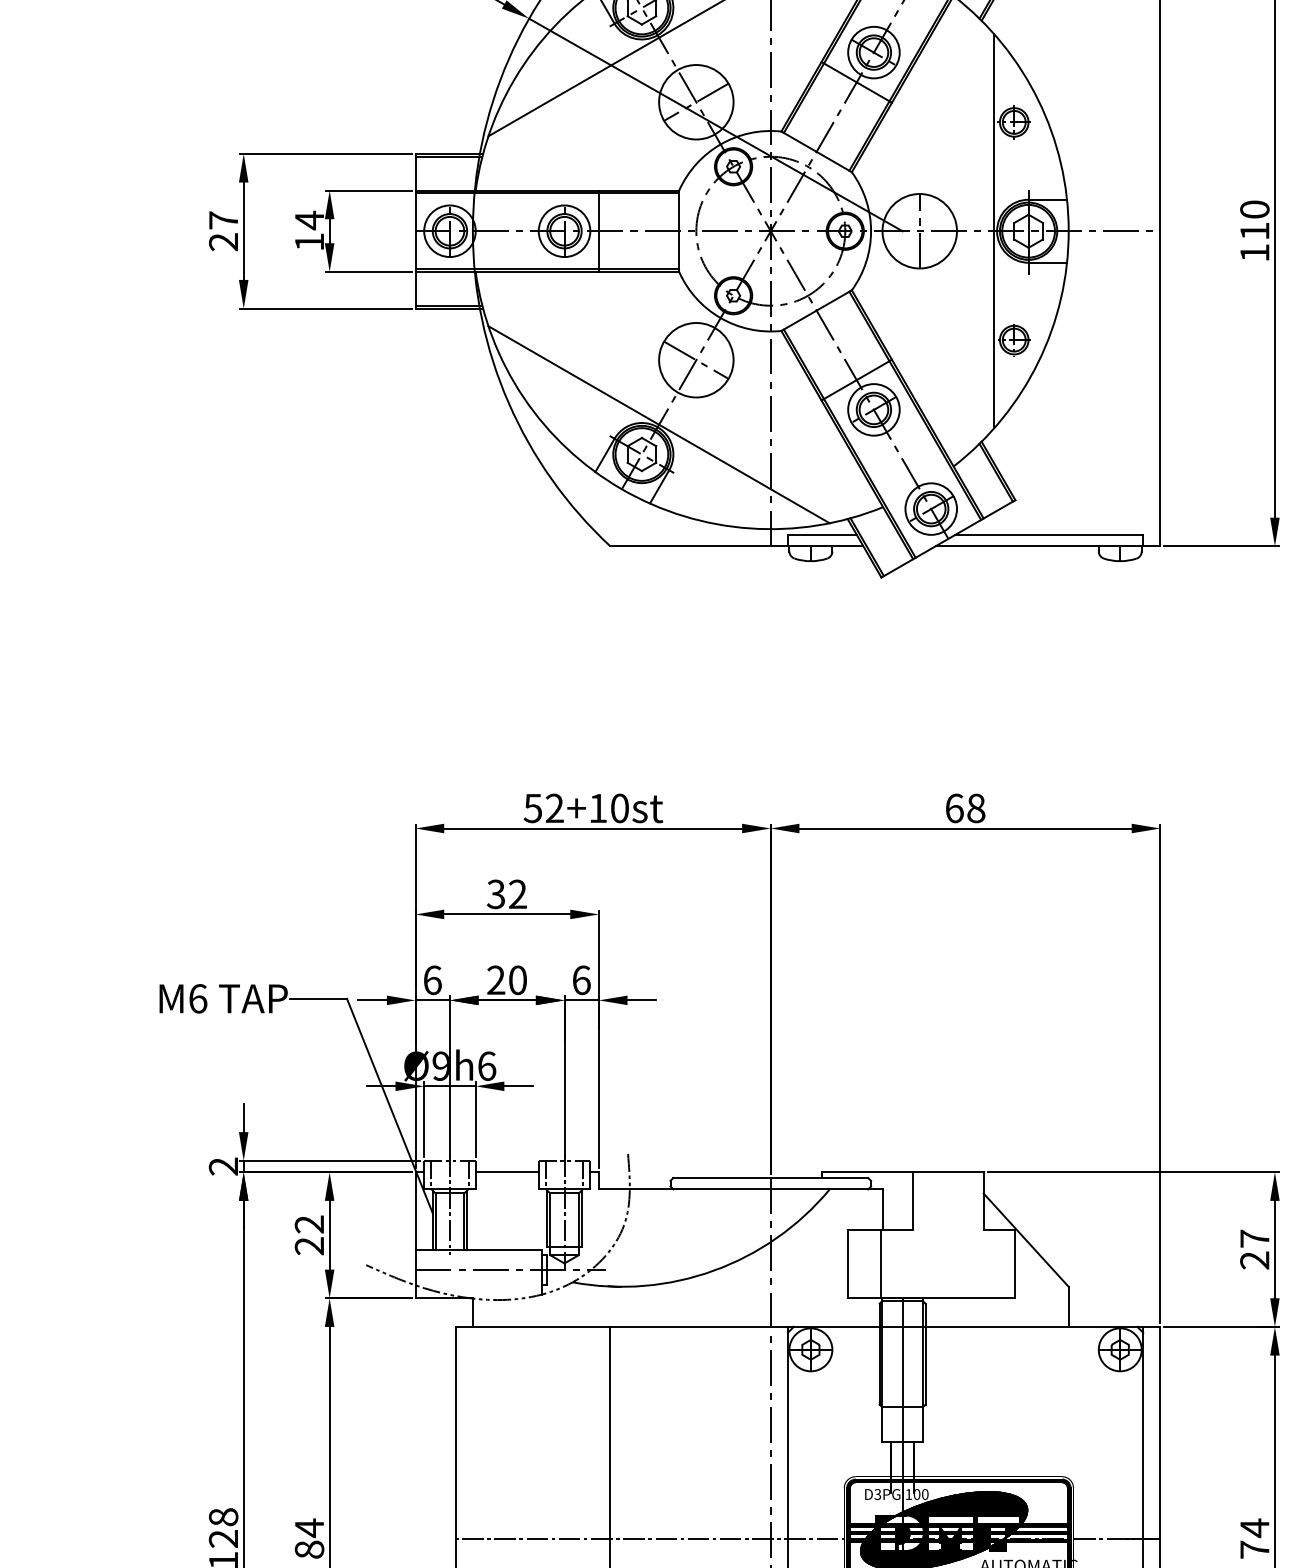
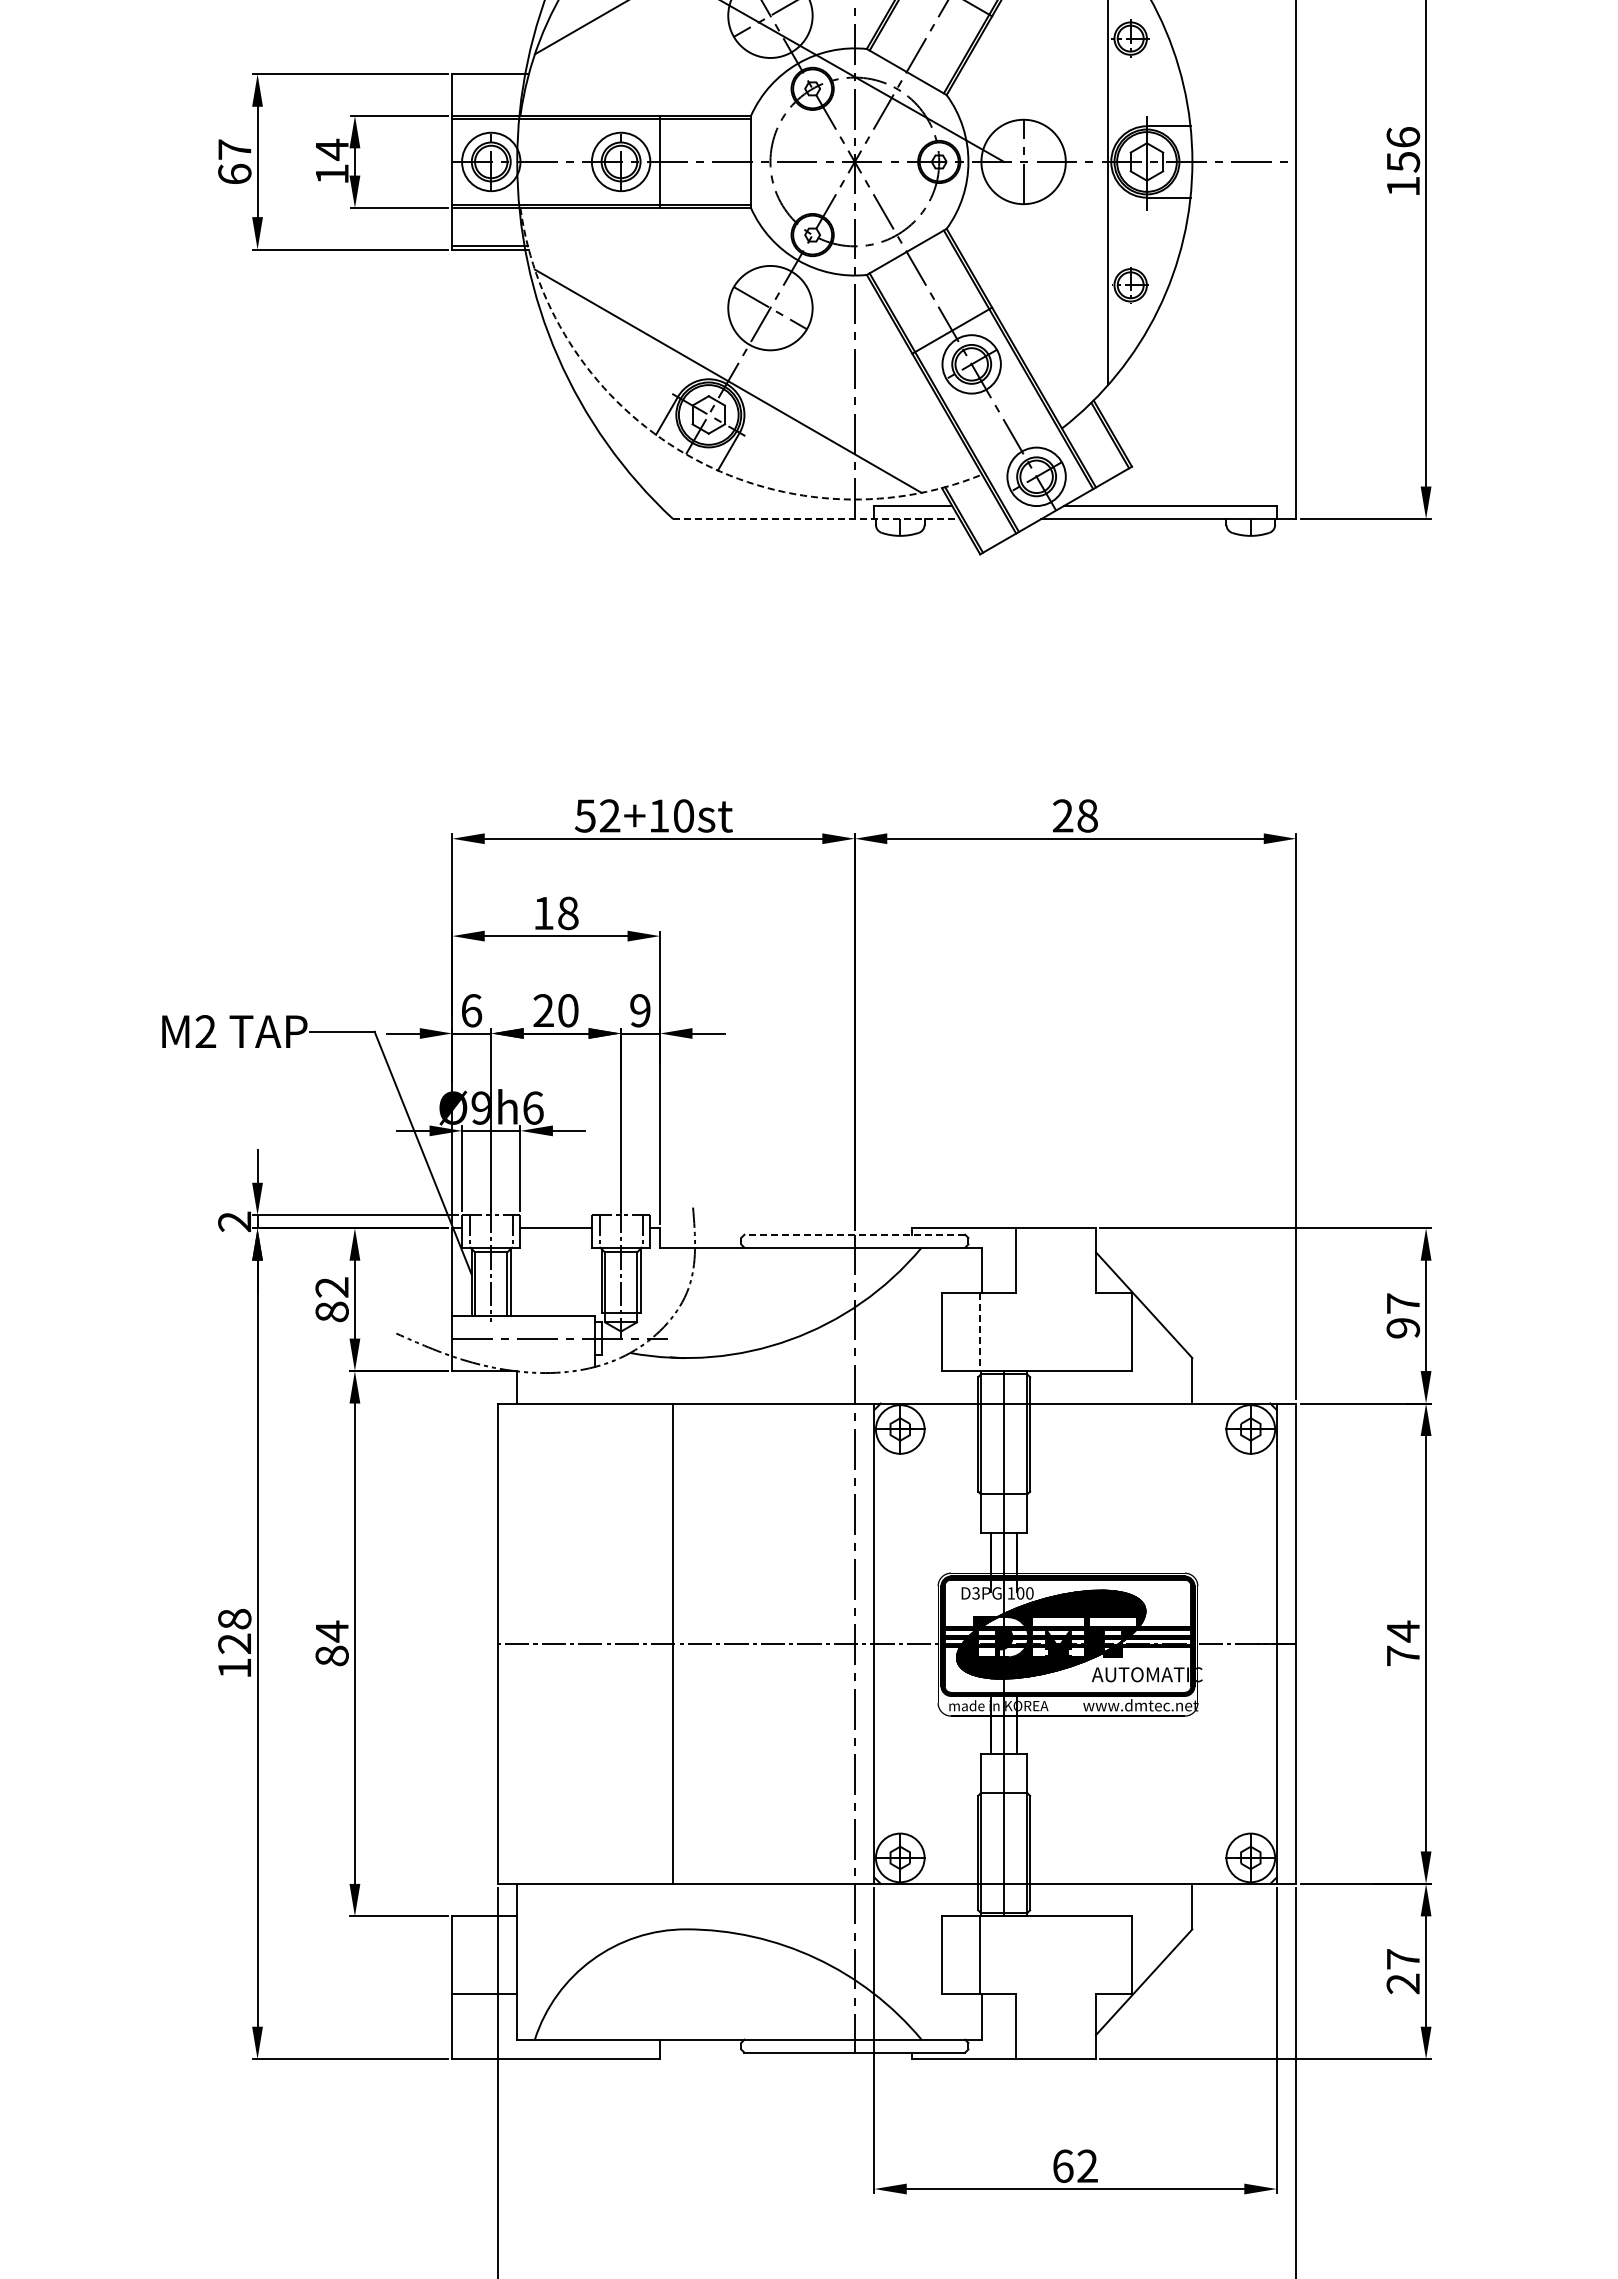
line: (448, 156) -> (489, 77), removed
text: (1255, 220) -> (1403, 149), 110 -> 156
text: (223, 241) -> (234, 173), 27 -> 67
arc: (622, 489) -> (686, 454), solid -> dashed
line: (736, 546) -> (816, 519), solid -> dashed
text: (954, 807) -> (1063, 815), 68 -> 28
text: (506, 894) -> (555, 913), 32 -> 18
text: (581, 980) -> (640, 1010), 6 -> 9
text: (197, 998) -> (205, 1031), M6 -> M2
line: (770, 1177) -> (854, 1234), solid -> dashed
text: (308, 1245) -> (331, 1311), 22 -> 82
text: (1255, 1260) -> (1403, 1328), 27 -> 97
line: (881, 1264) -> (980, 1332), solid -> dashed

